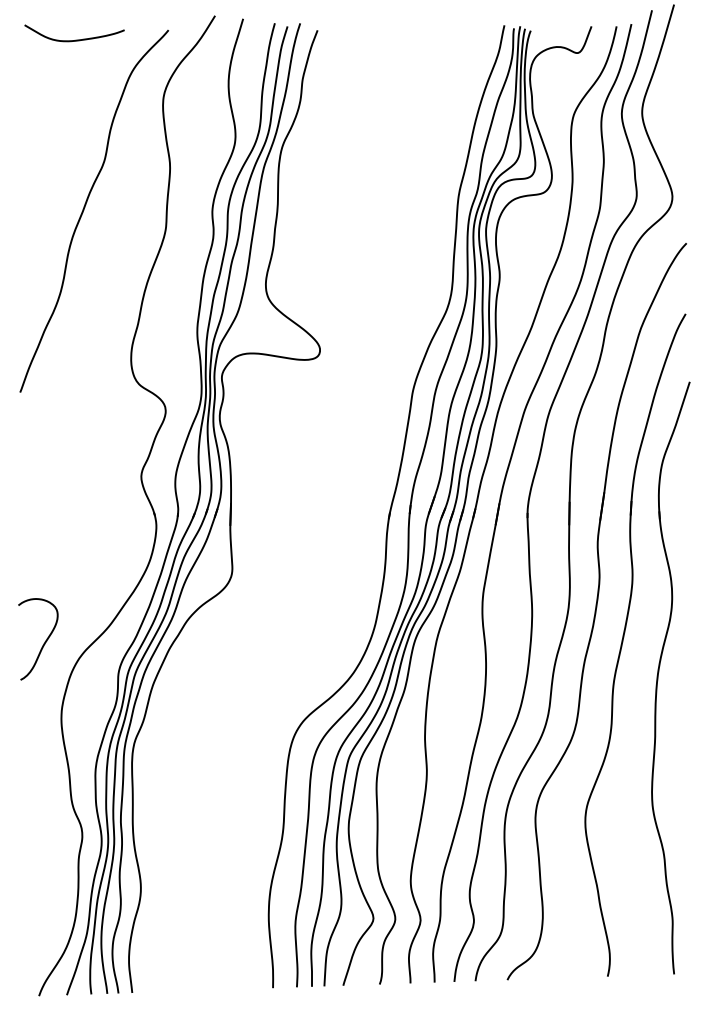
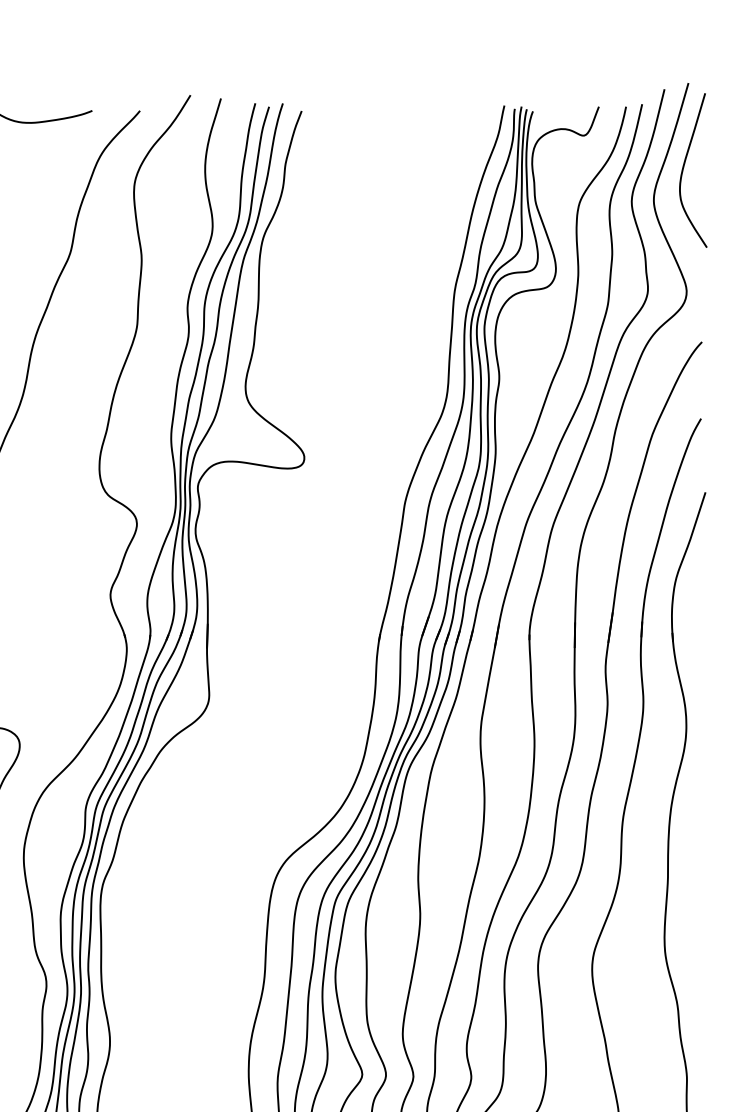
curve: (670, 82) -> (684, 167), added

